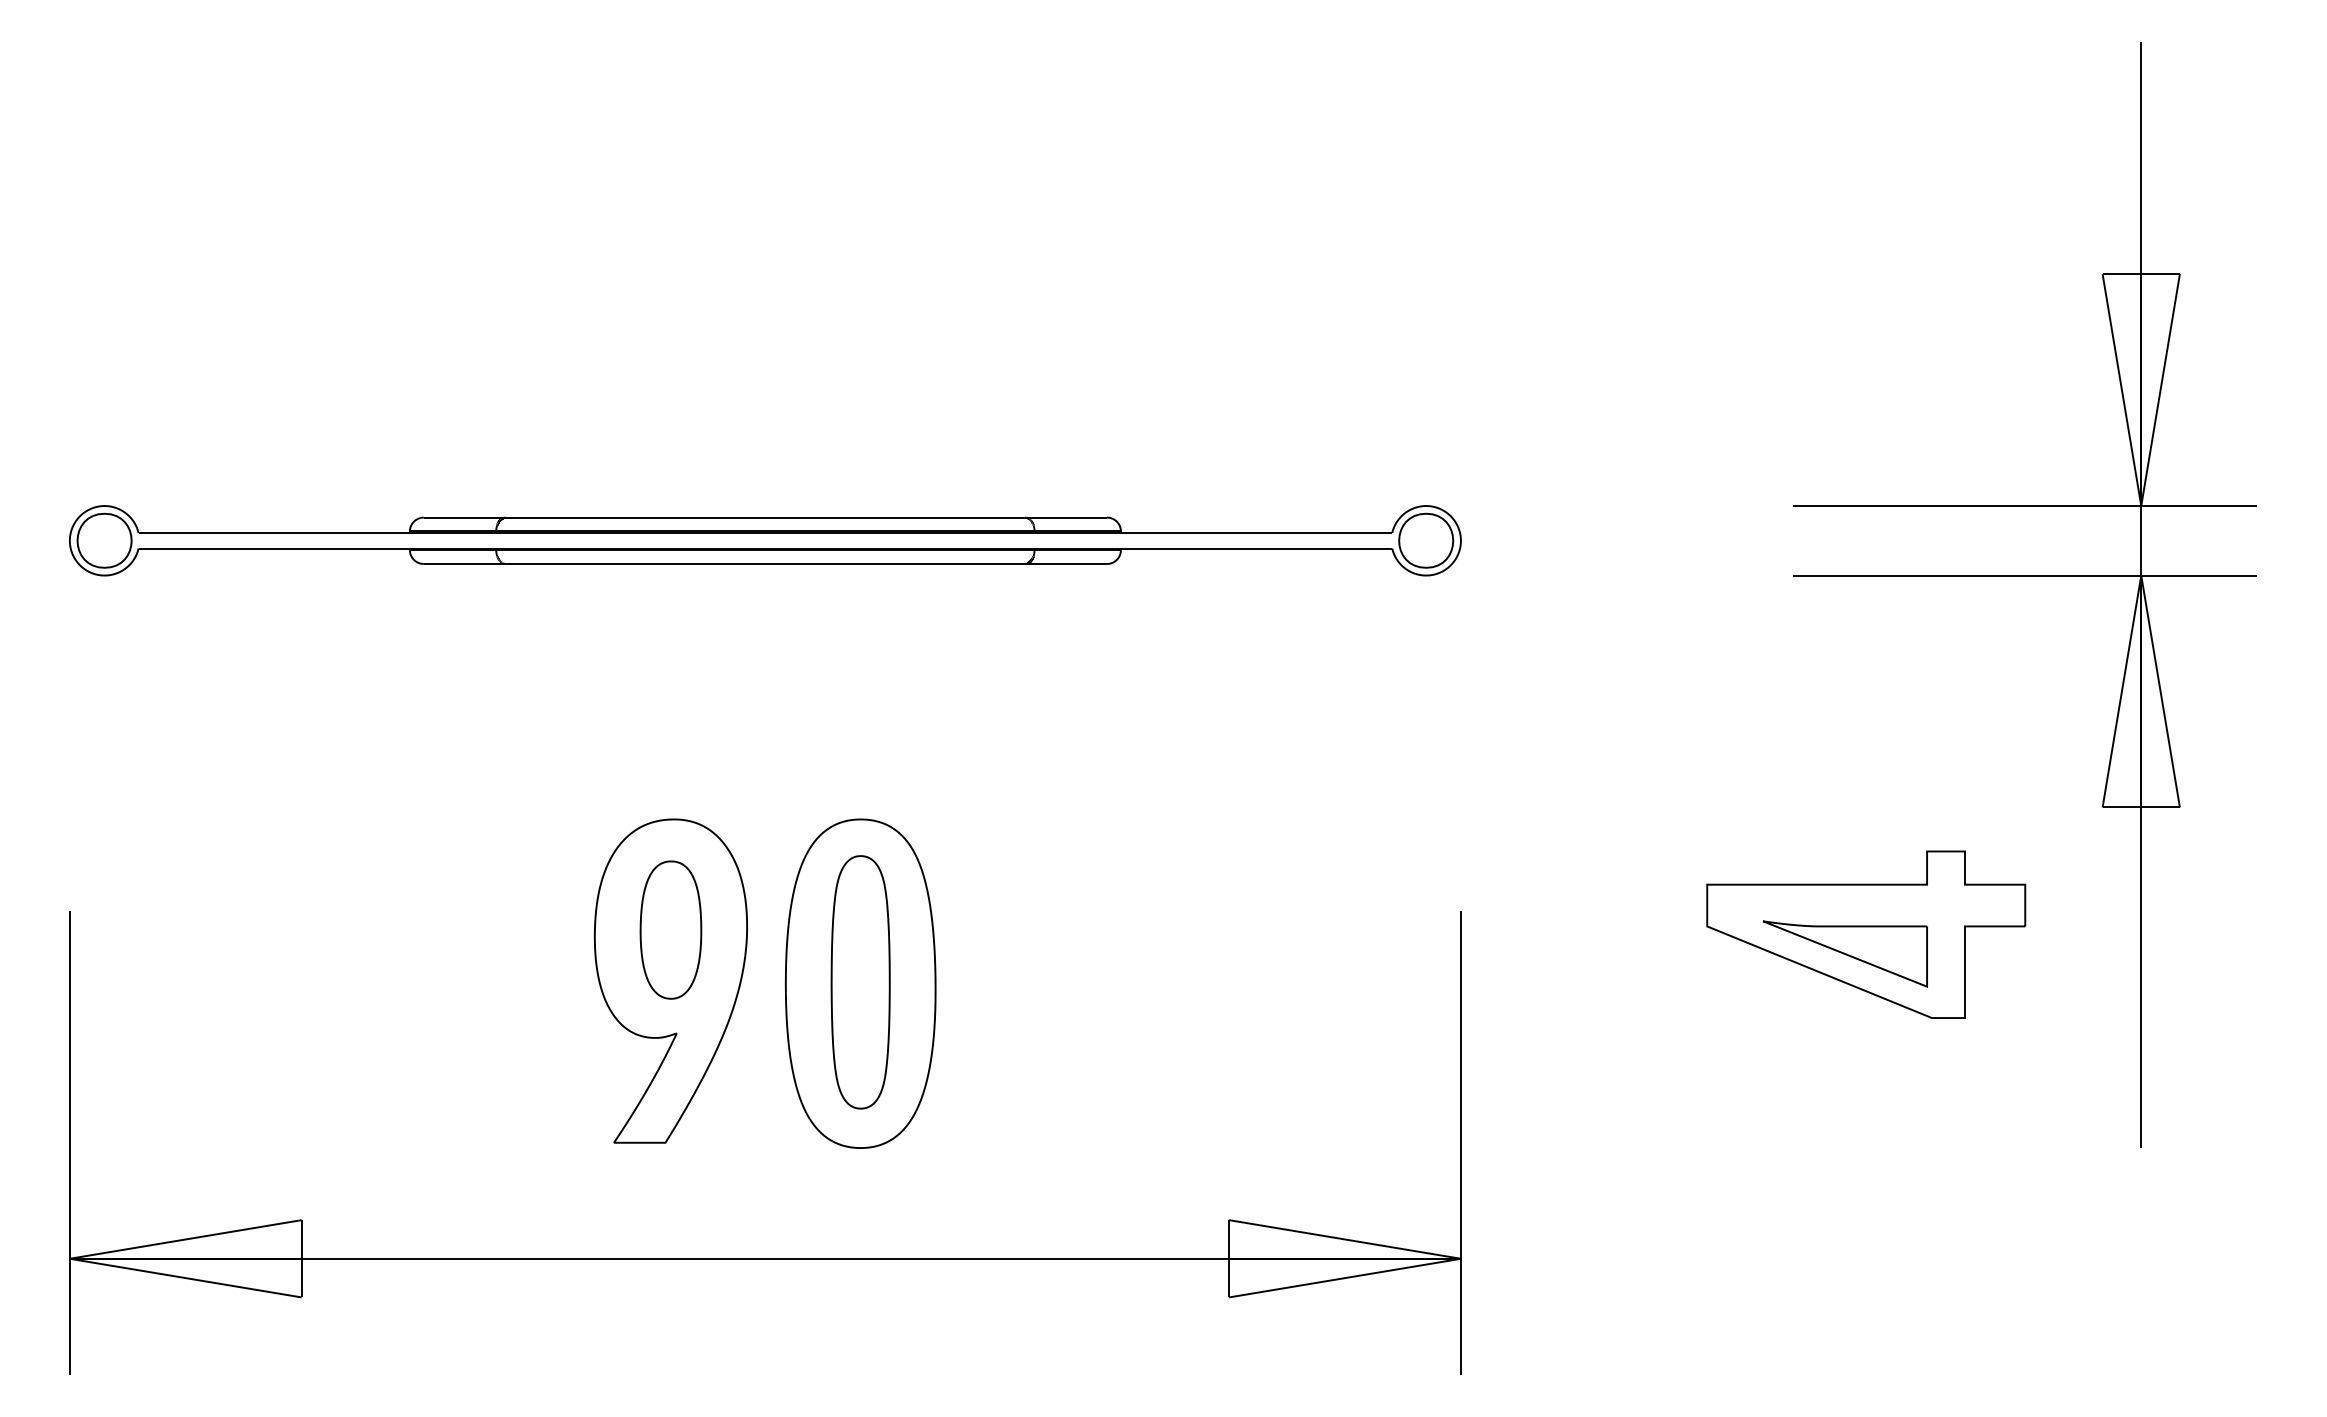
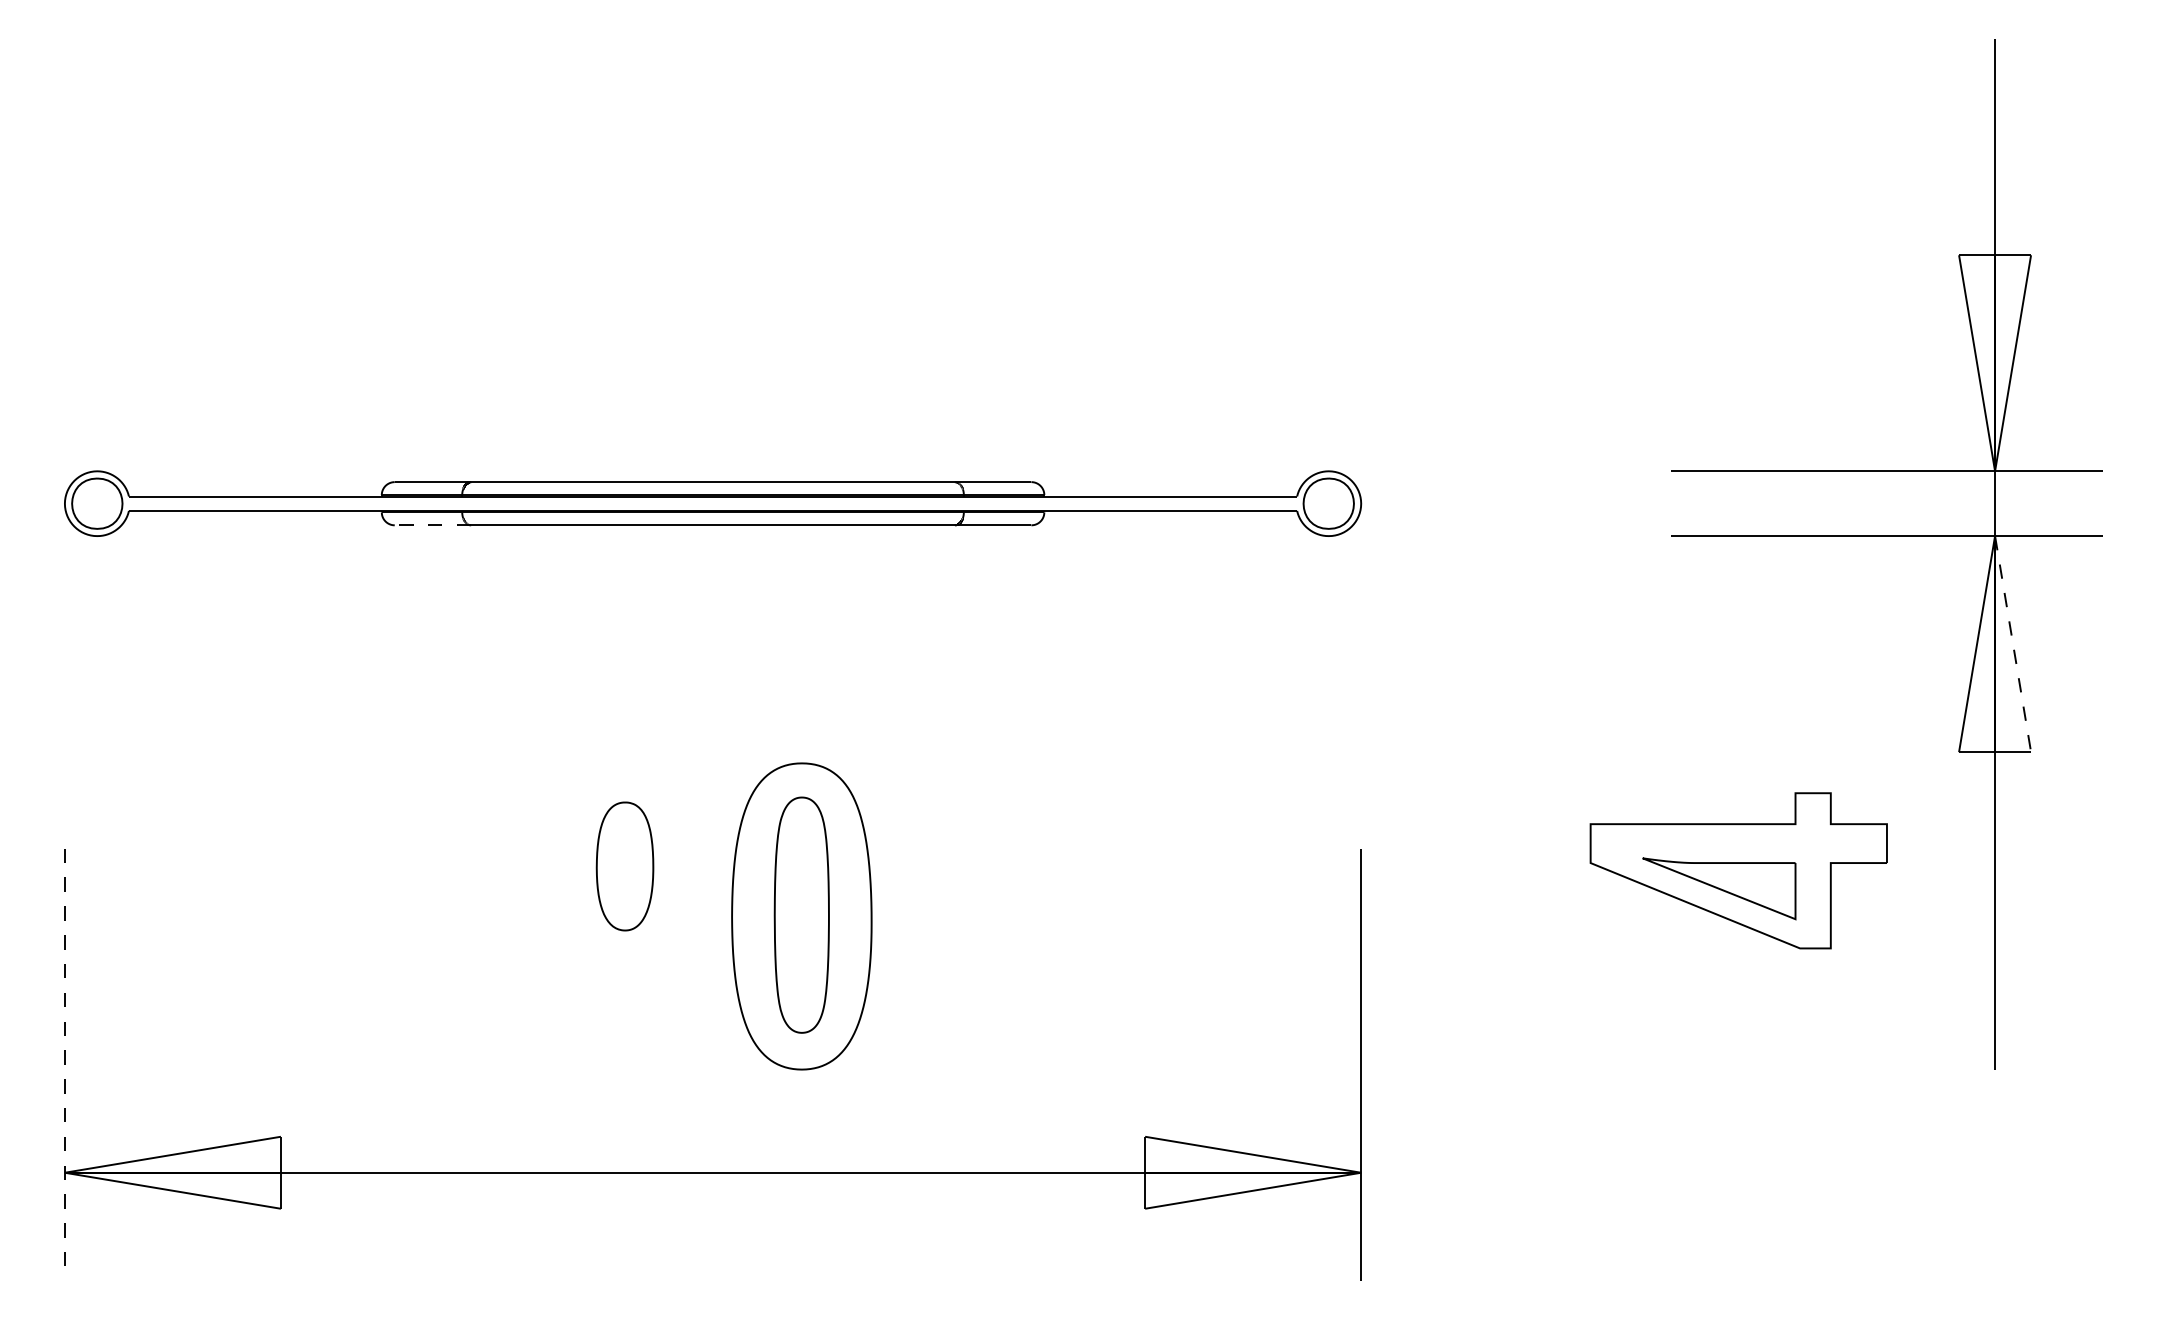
line: (464, 563) -> (432, 524), solid -> dashed
line: (2160, 691) -> (2013, 644), solid -> dashed
part: (670, 980) -> (624, 913), removed
line: (69, 1142) -> (64, 1064), solid -> dashed

